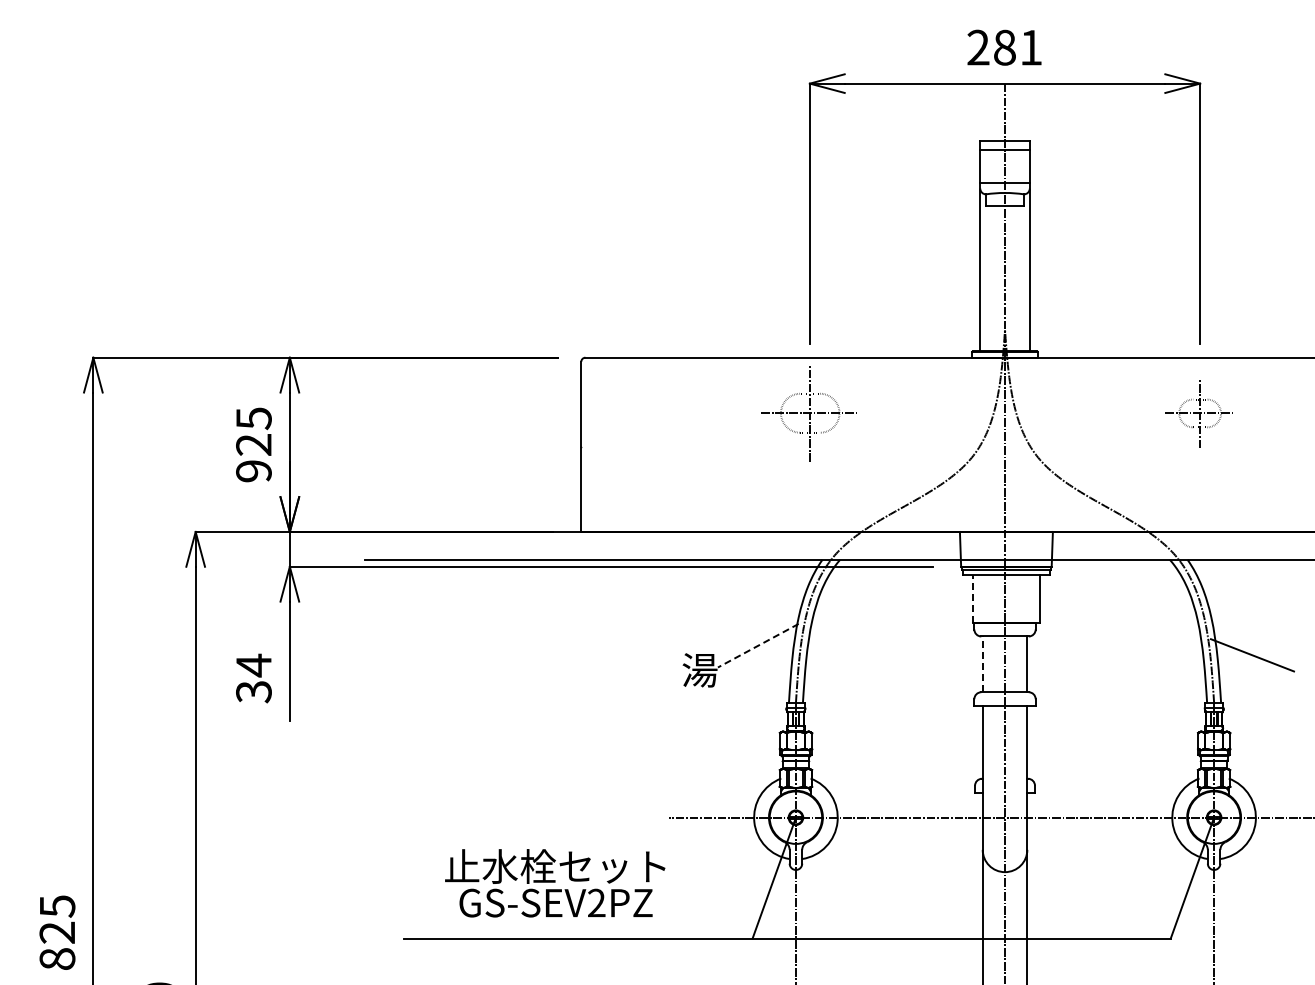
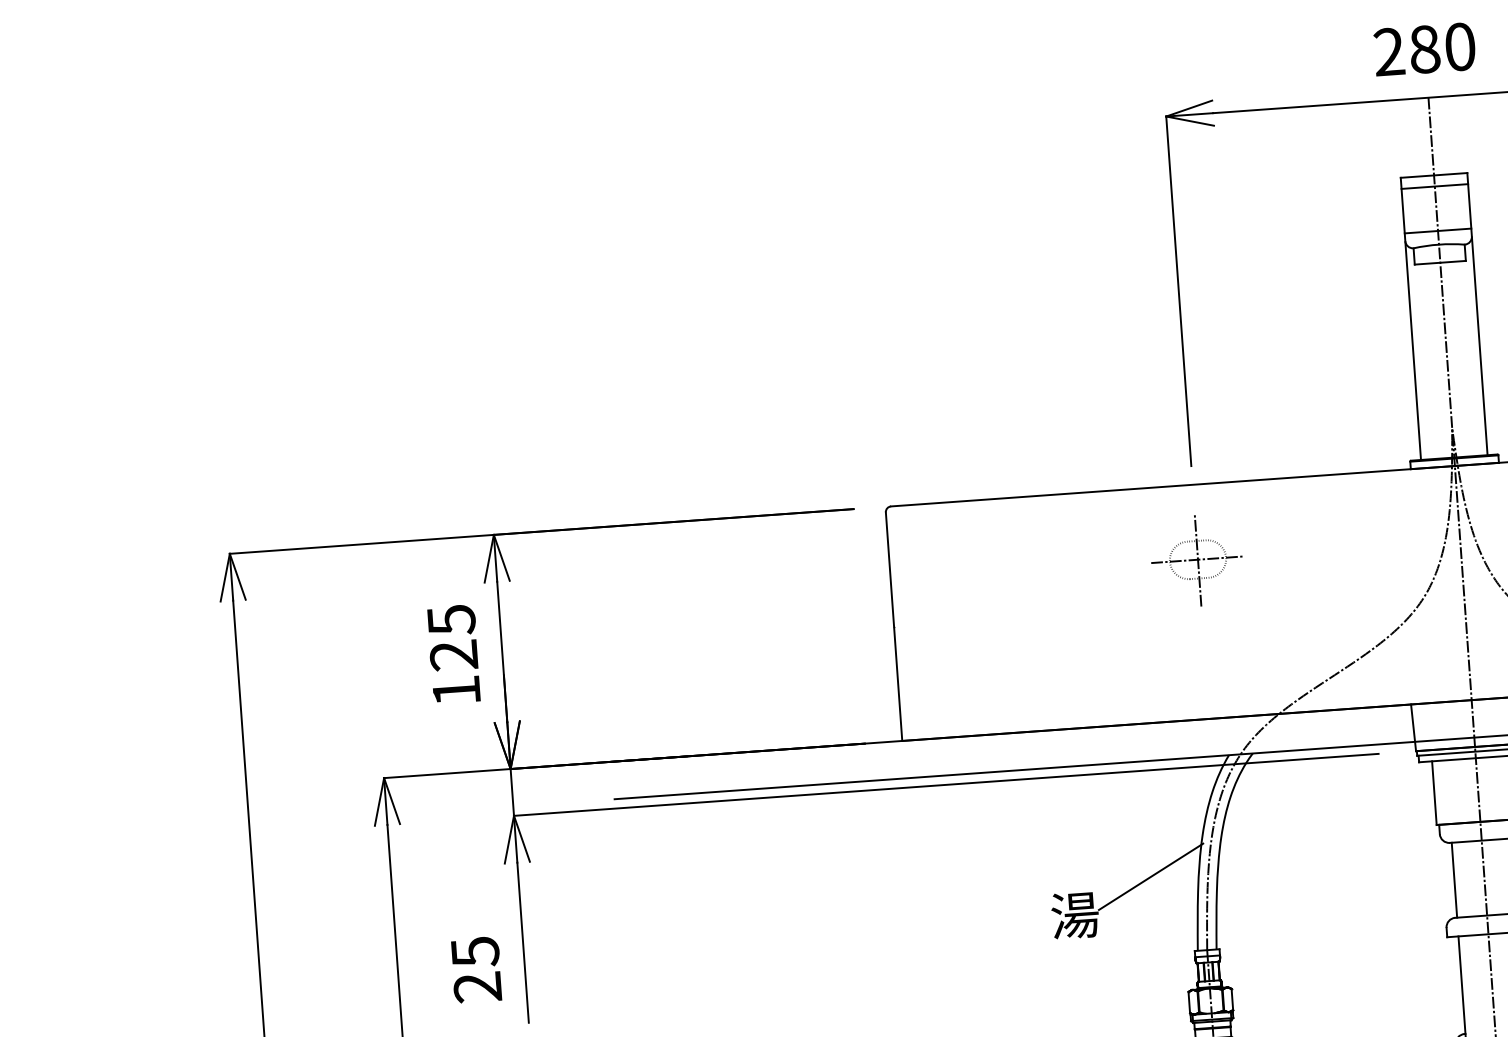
text: (1031, 47) -> (1460, 46), 281 -> 280
part: (808, 413) -> (1196, 559), size x0.71
text: (253, 471) -> (455, 691), 925 -> 125
line: (972, 598) -> (1434, 792), dashed -> solid
line: (758, 645) -> (1151, 876), dashed -> solid
line: (982, 664) -> (1454, 880), dashed -> solid
text: (253, 678) -> (475, 969), 34 -> 25

